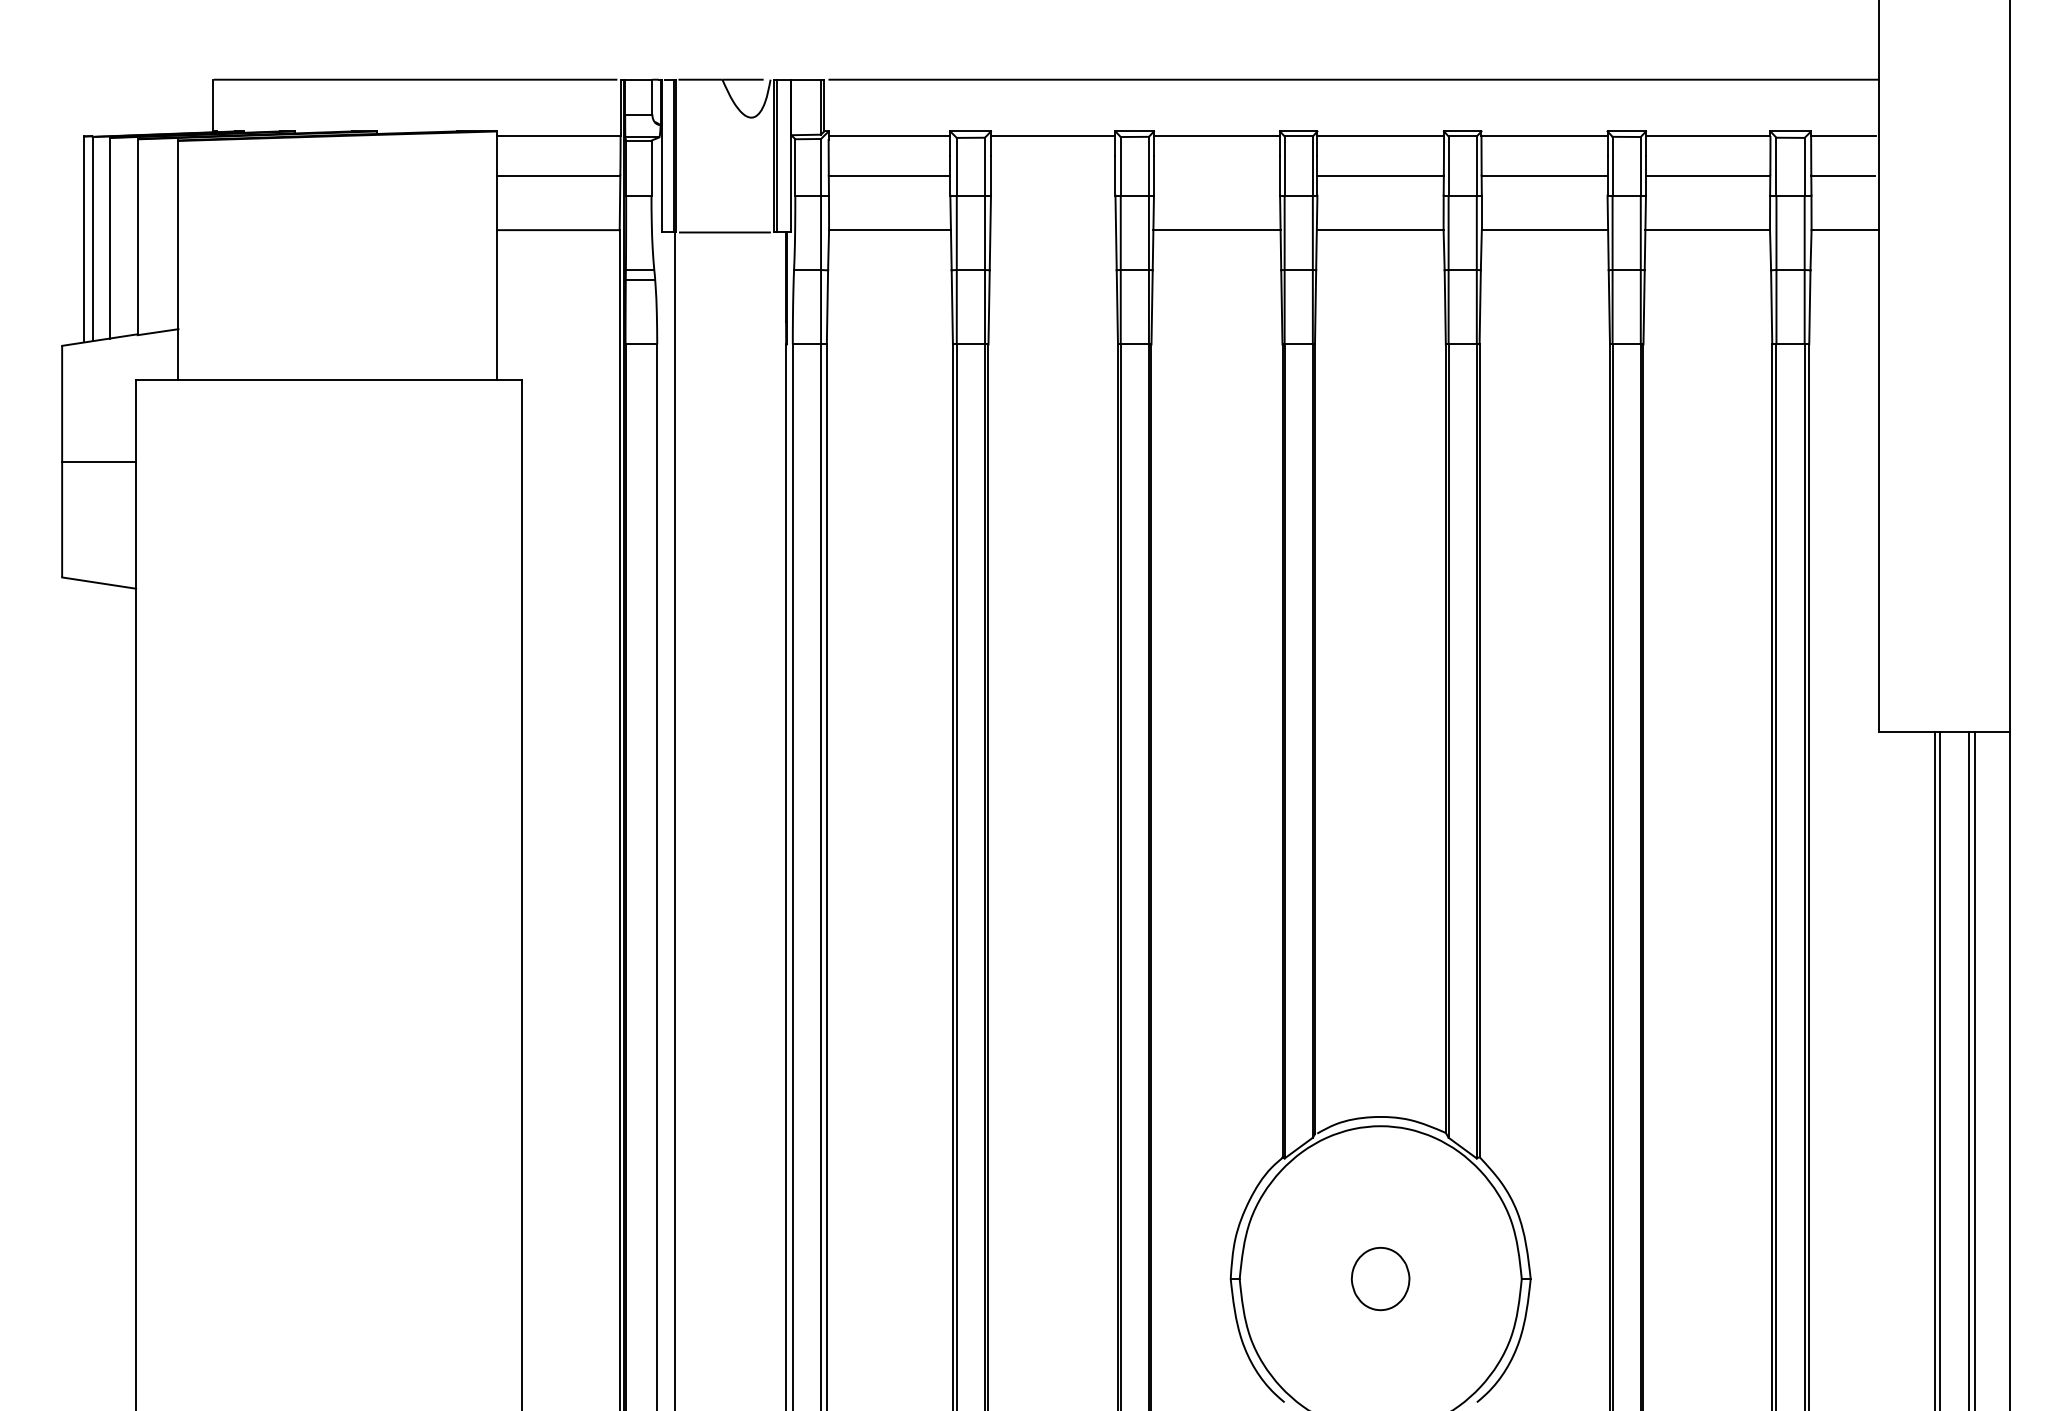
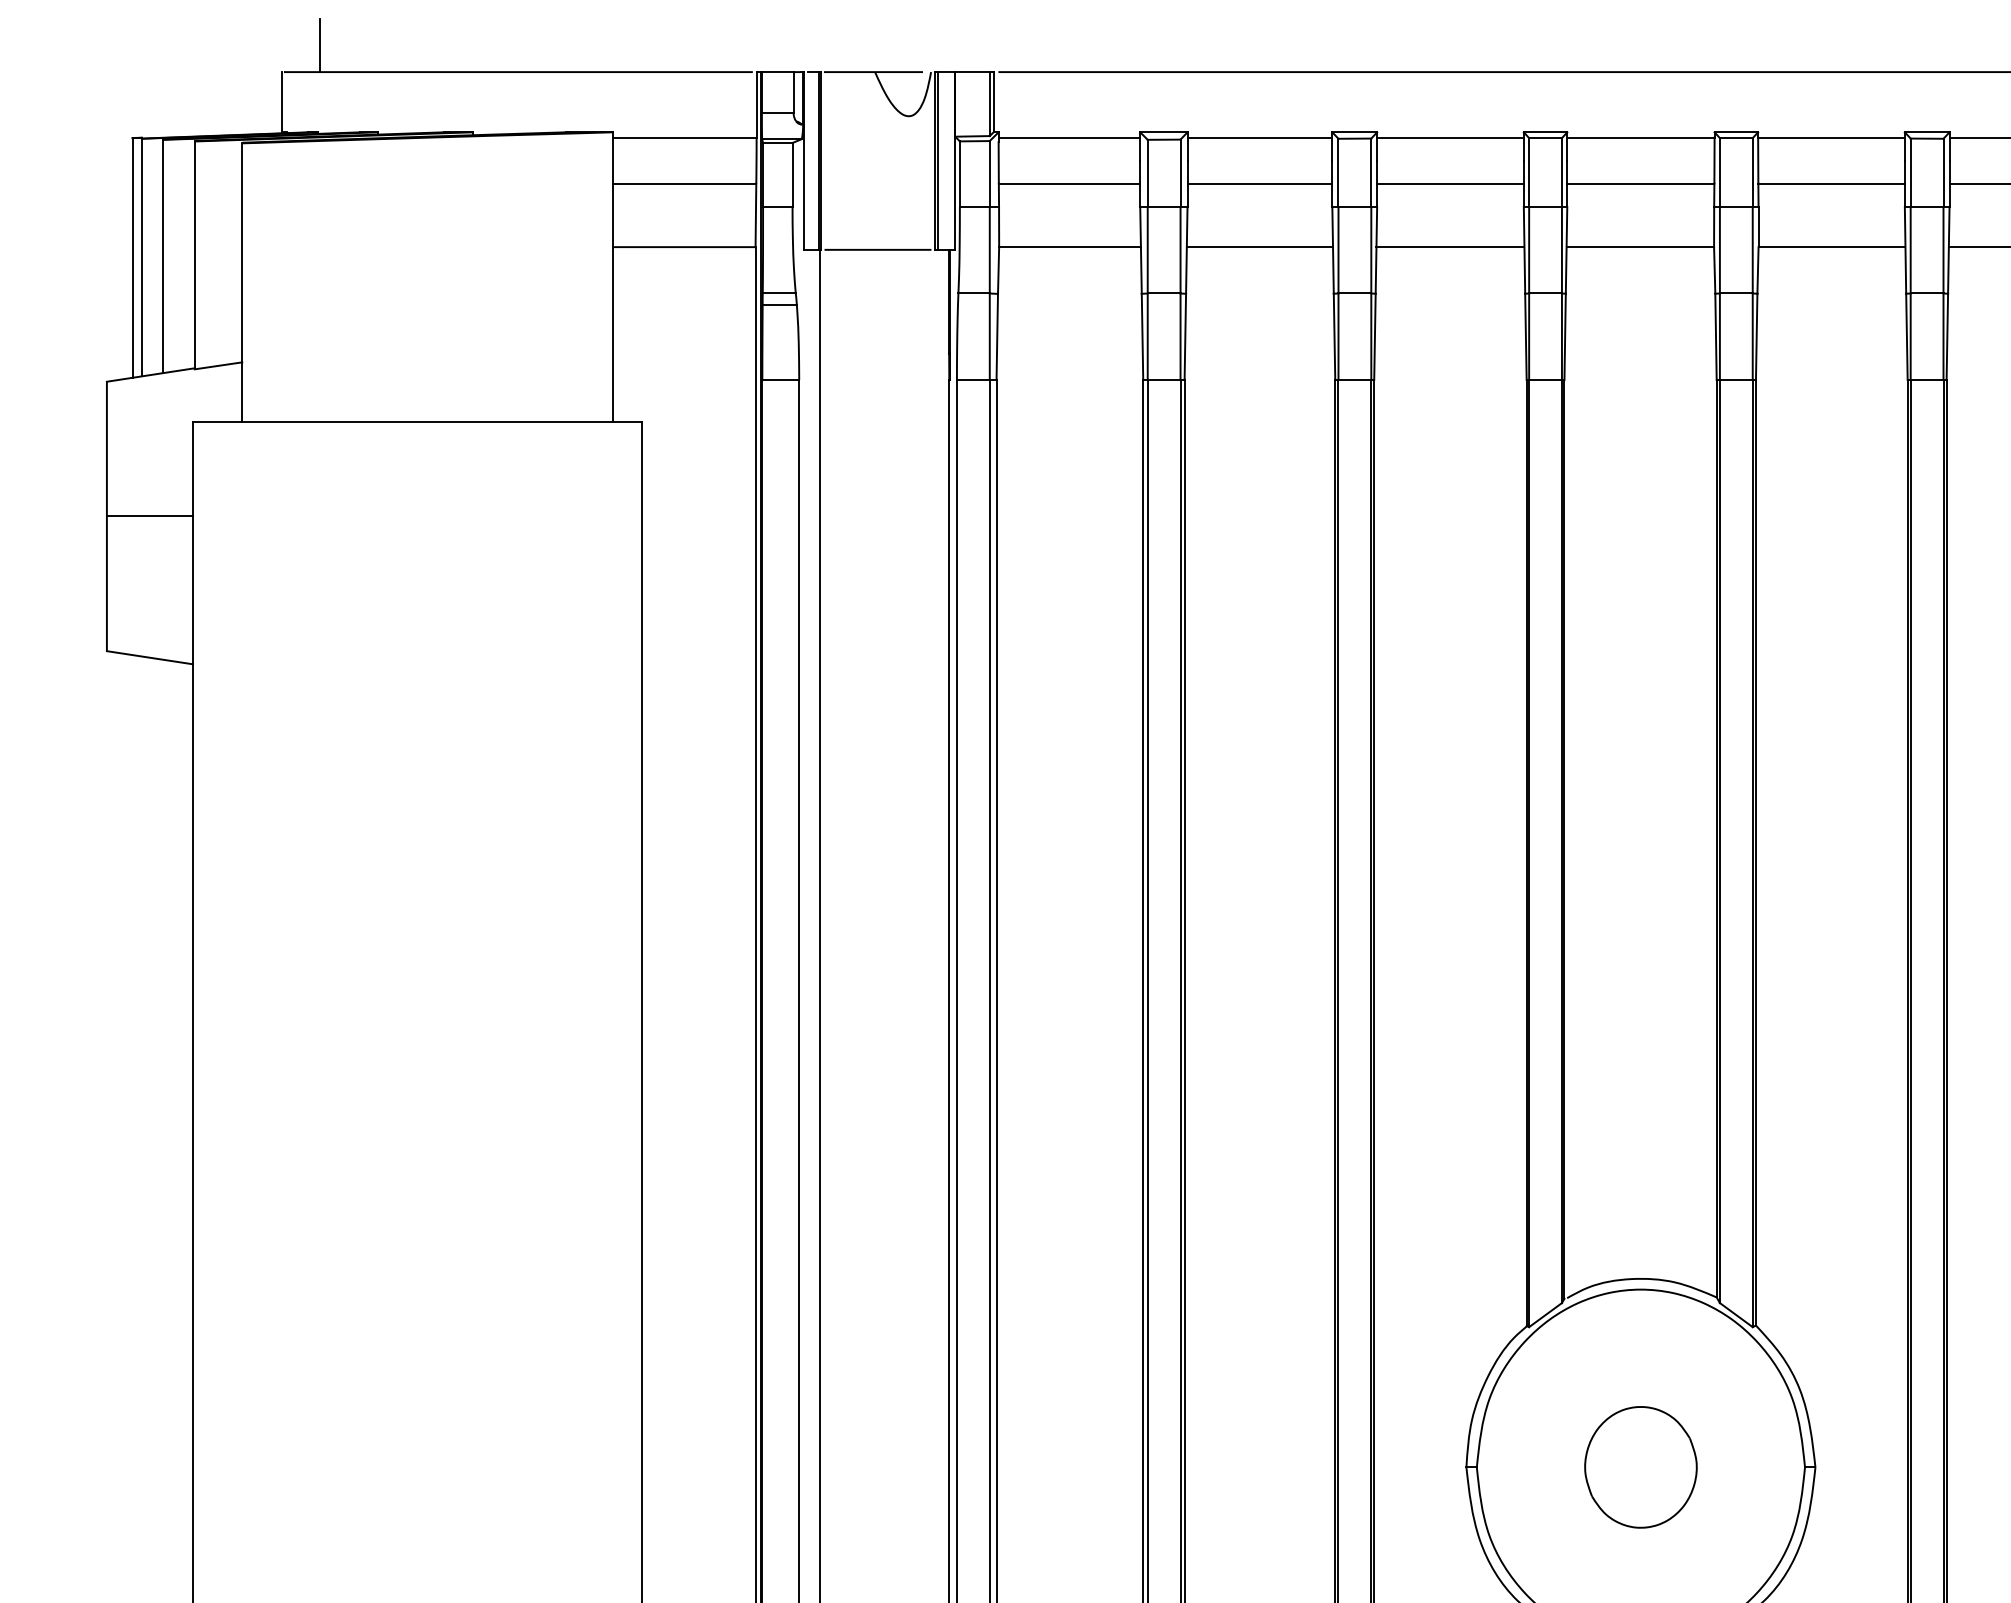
line: (245, 56) -> (320, 45), added
line: (1053, 175) -> (1260, 183), added
line: (1216, 175) -> (1449, 183), added
line: (1053, 230) -> (1260, 247), added
part: (1380, 1278) -> (1640, 1466), size x1.67

